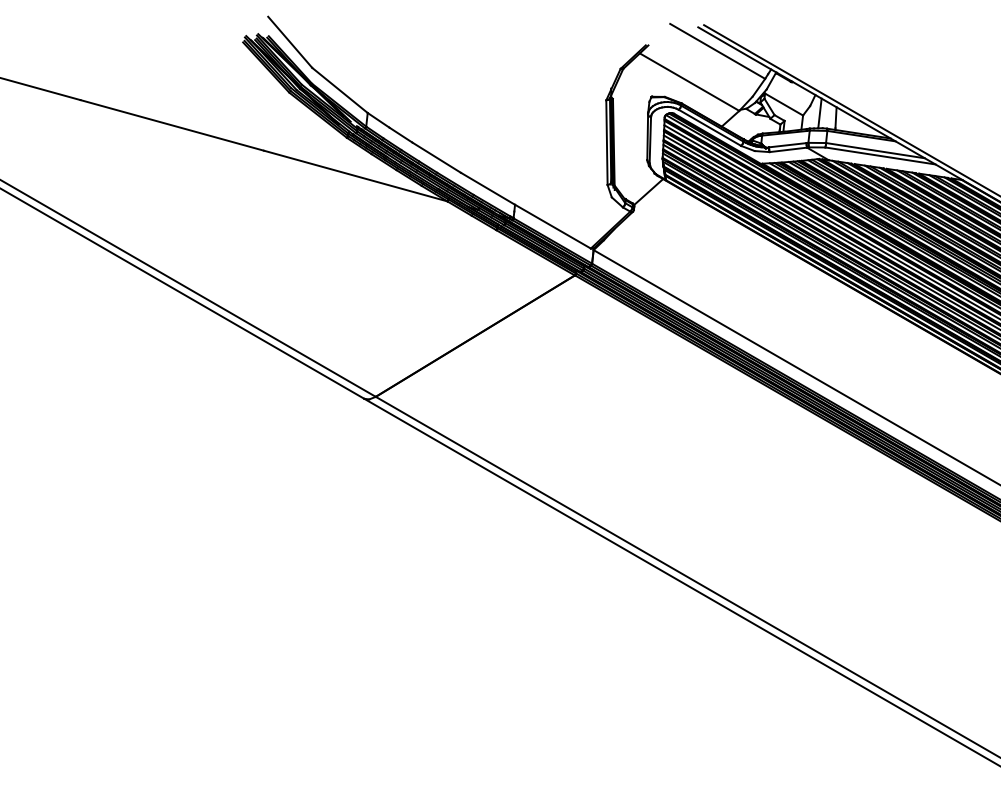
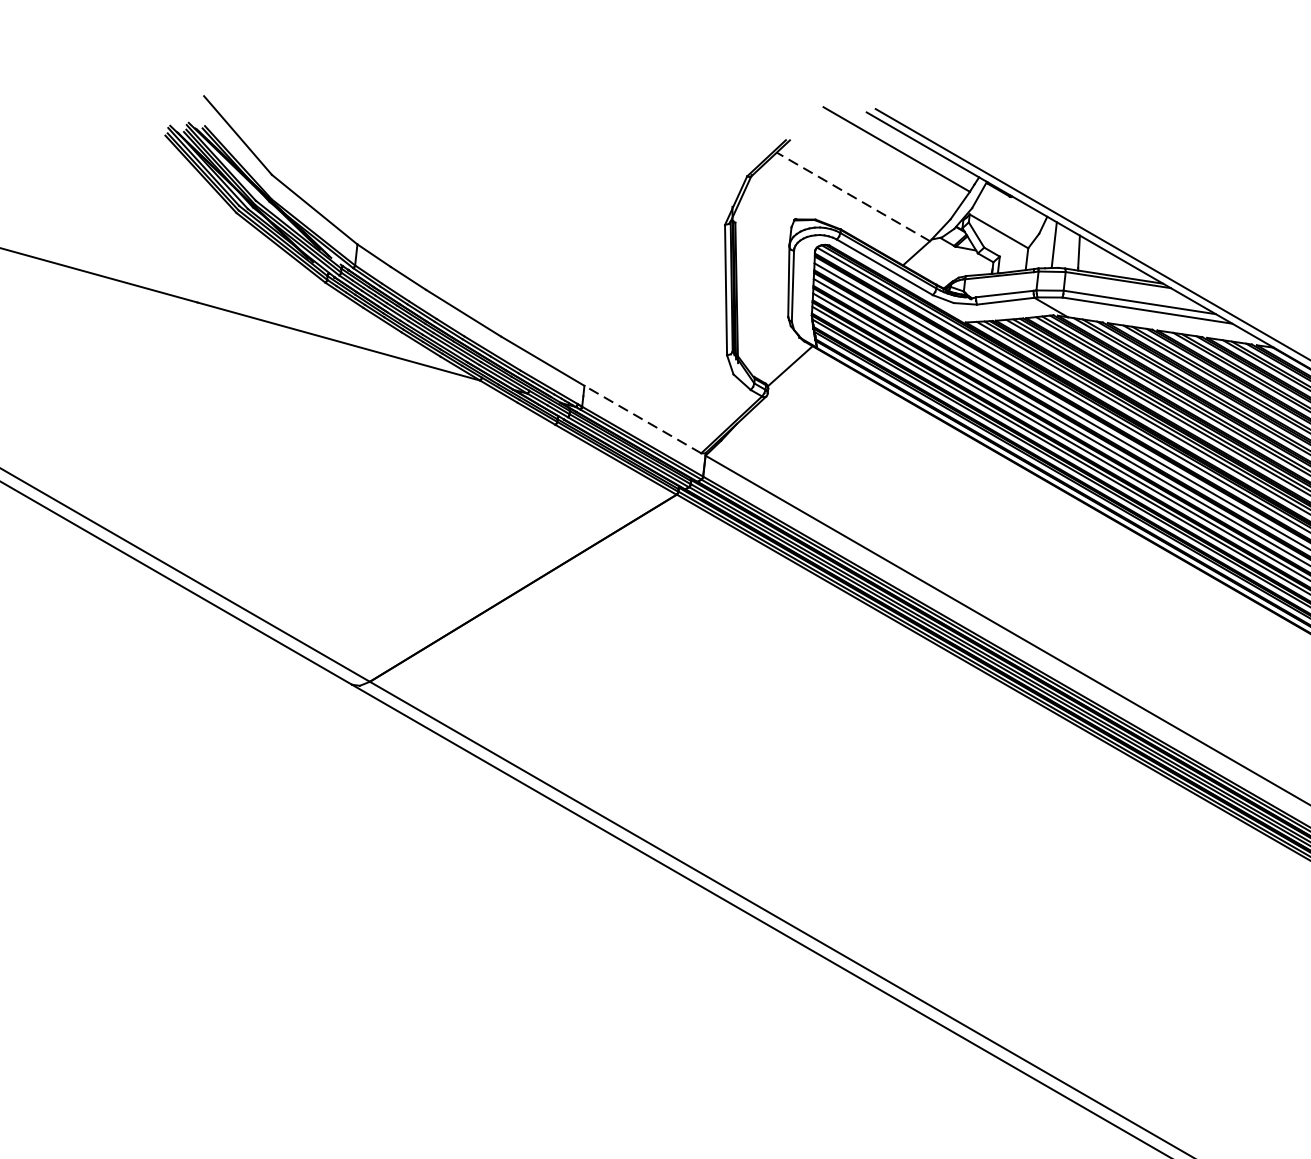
line: (689, 81) -> (853, 195), solid -> dashed
line: (552, 226) -> (642, 419), solid -> dashed

